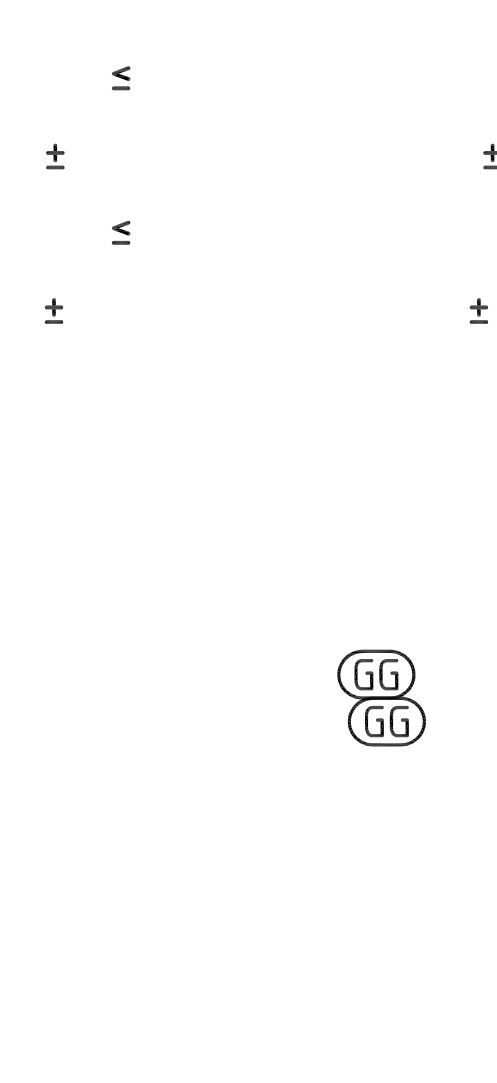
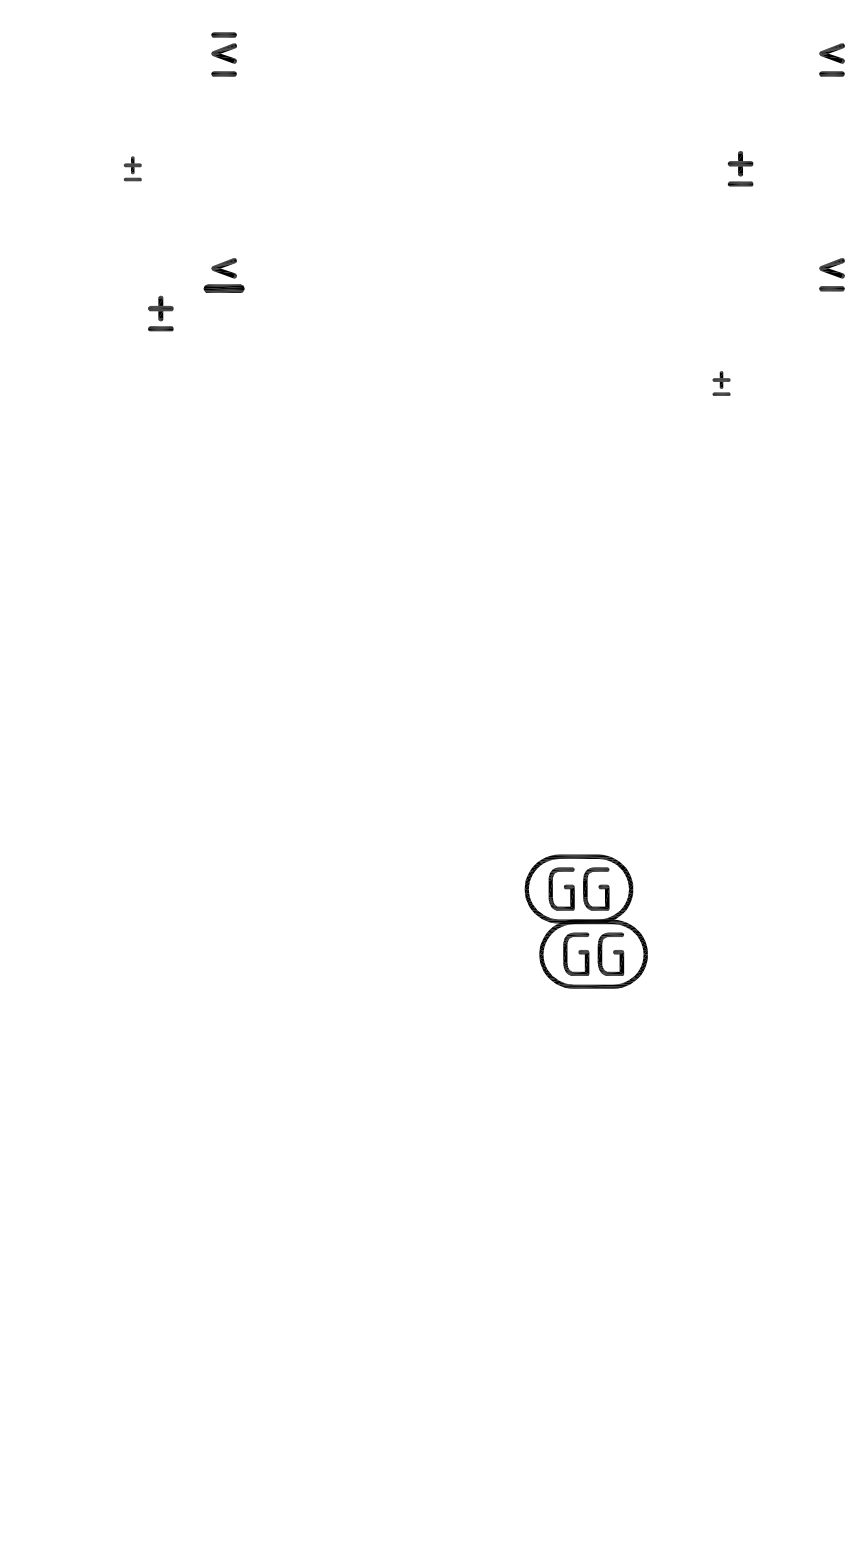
part: (120, 59) -> (223, 34), added
part: (55, 156) -> (132, 168), size x0.7
part: (120, 242) -> (223, 288), size x1.6
part: (53, 310) -> (160, 313), moved
part: (478, 310) -> (721, 383), size x0.7

